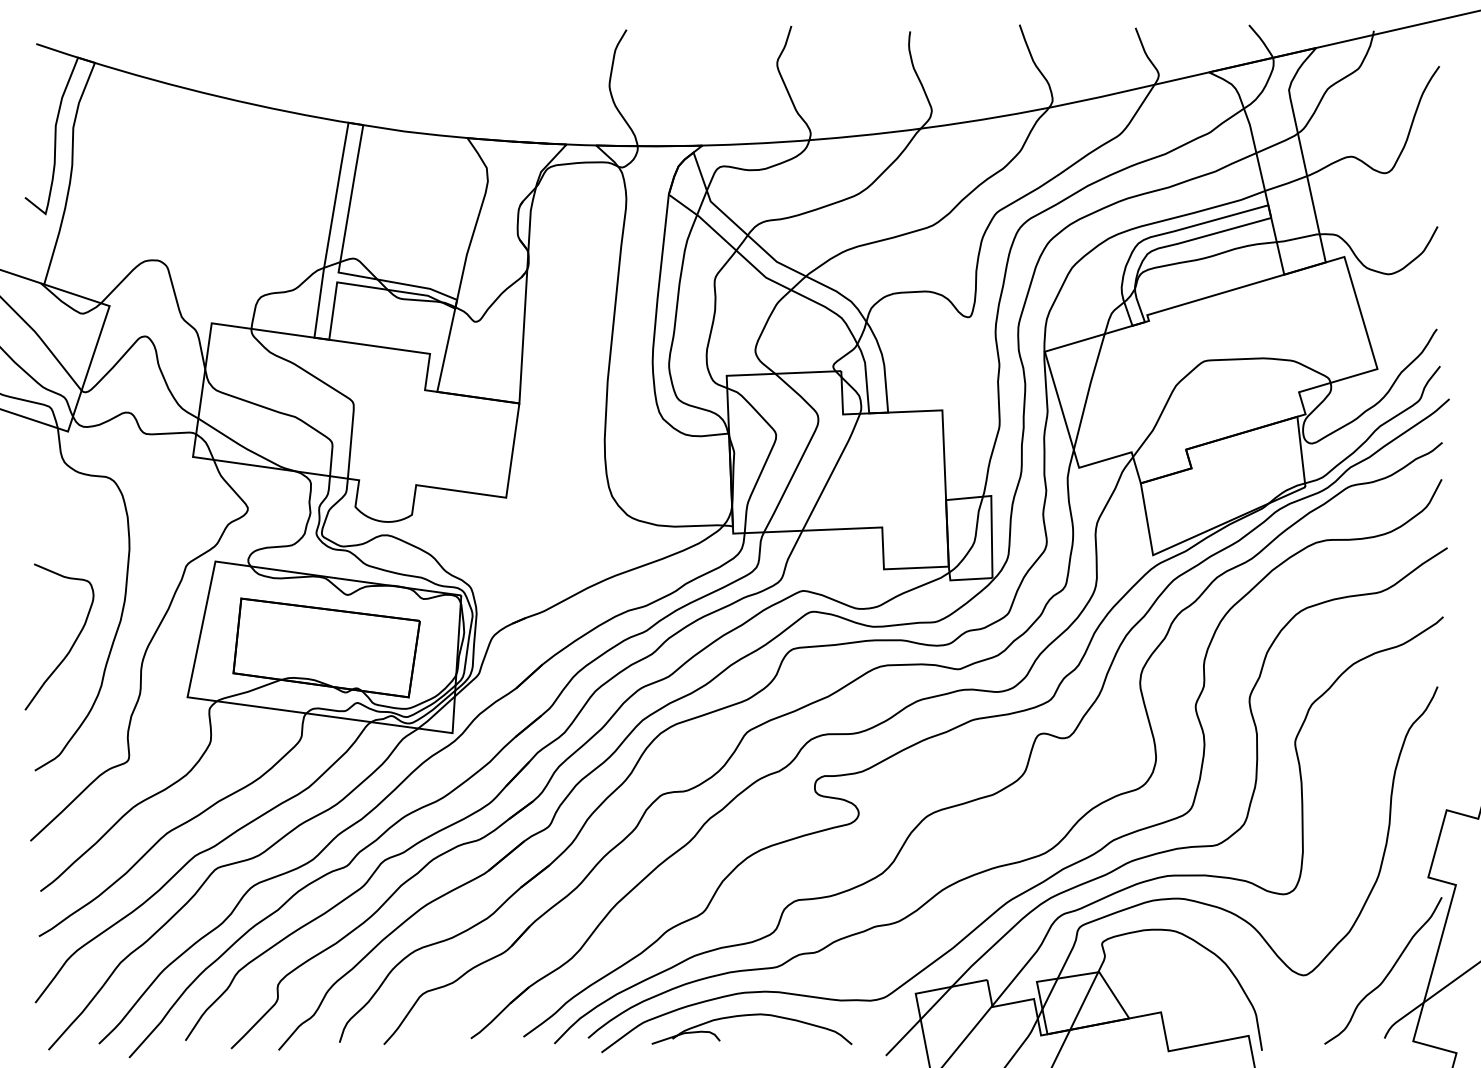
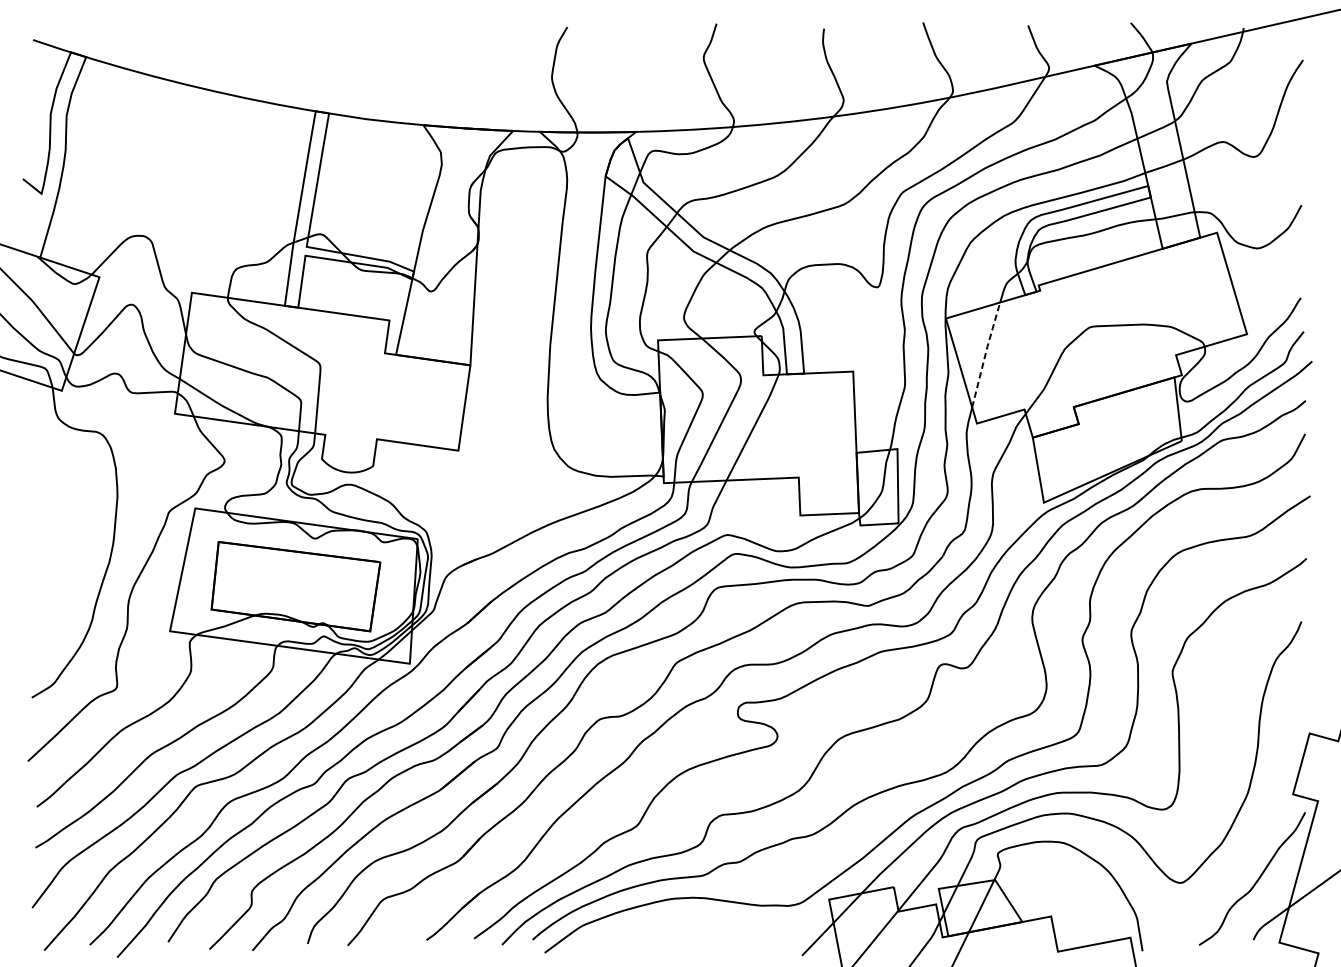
line: (1088, 391) -> (985, 354), solid -> dashed
curve: (73, 642) -> (66, 581), removed
part: (746, 1016) -> (675, 920), removed

